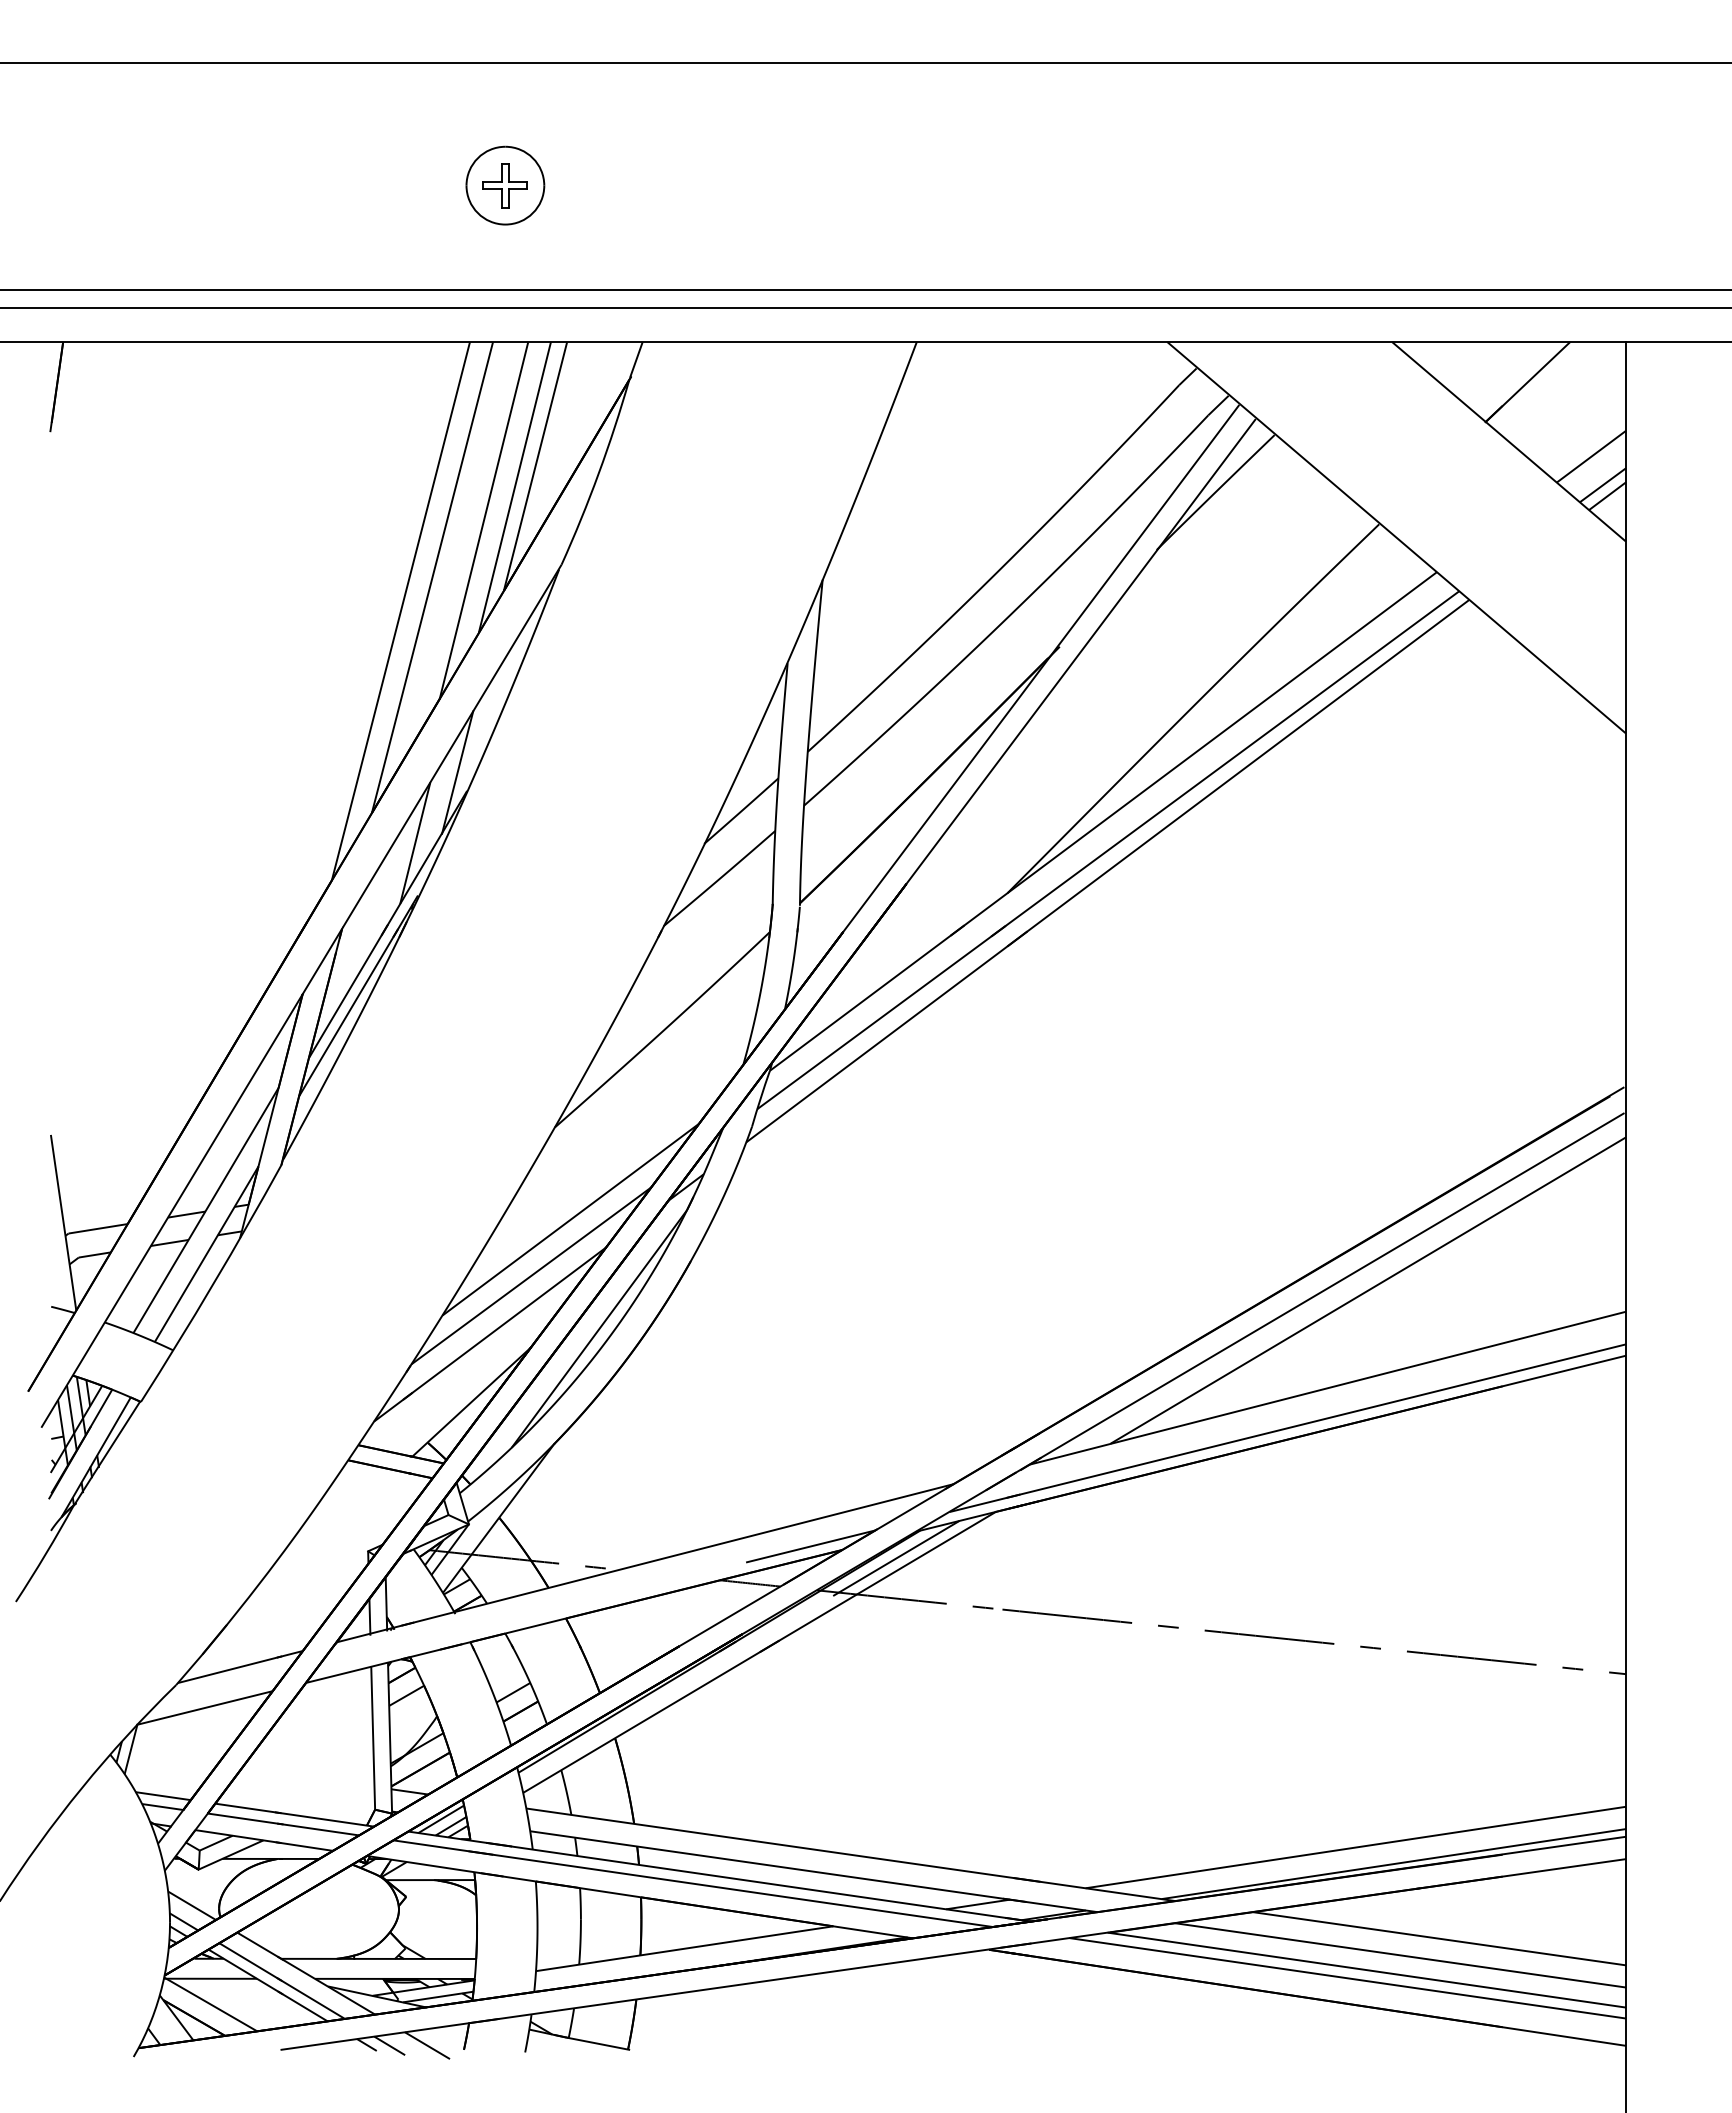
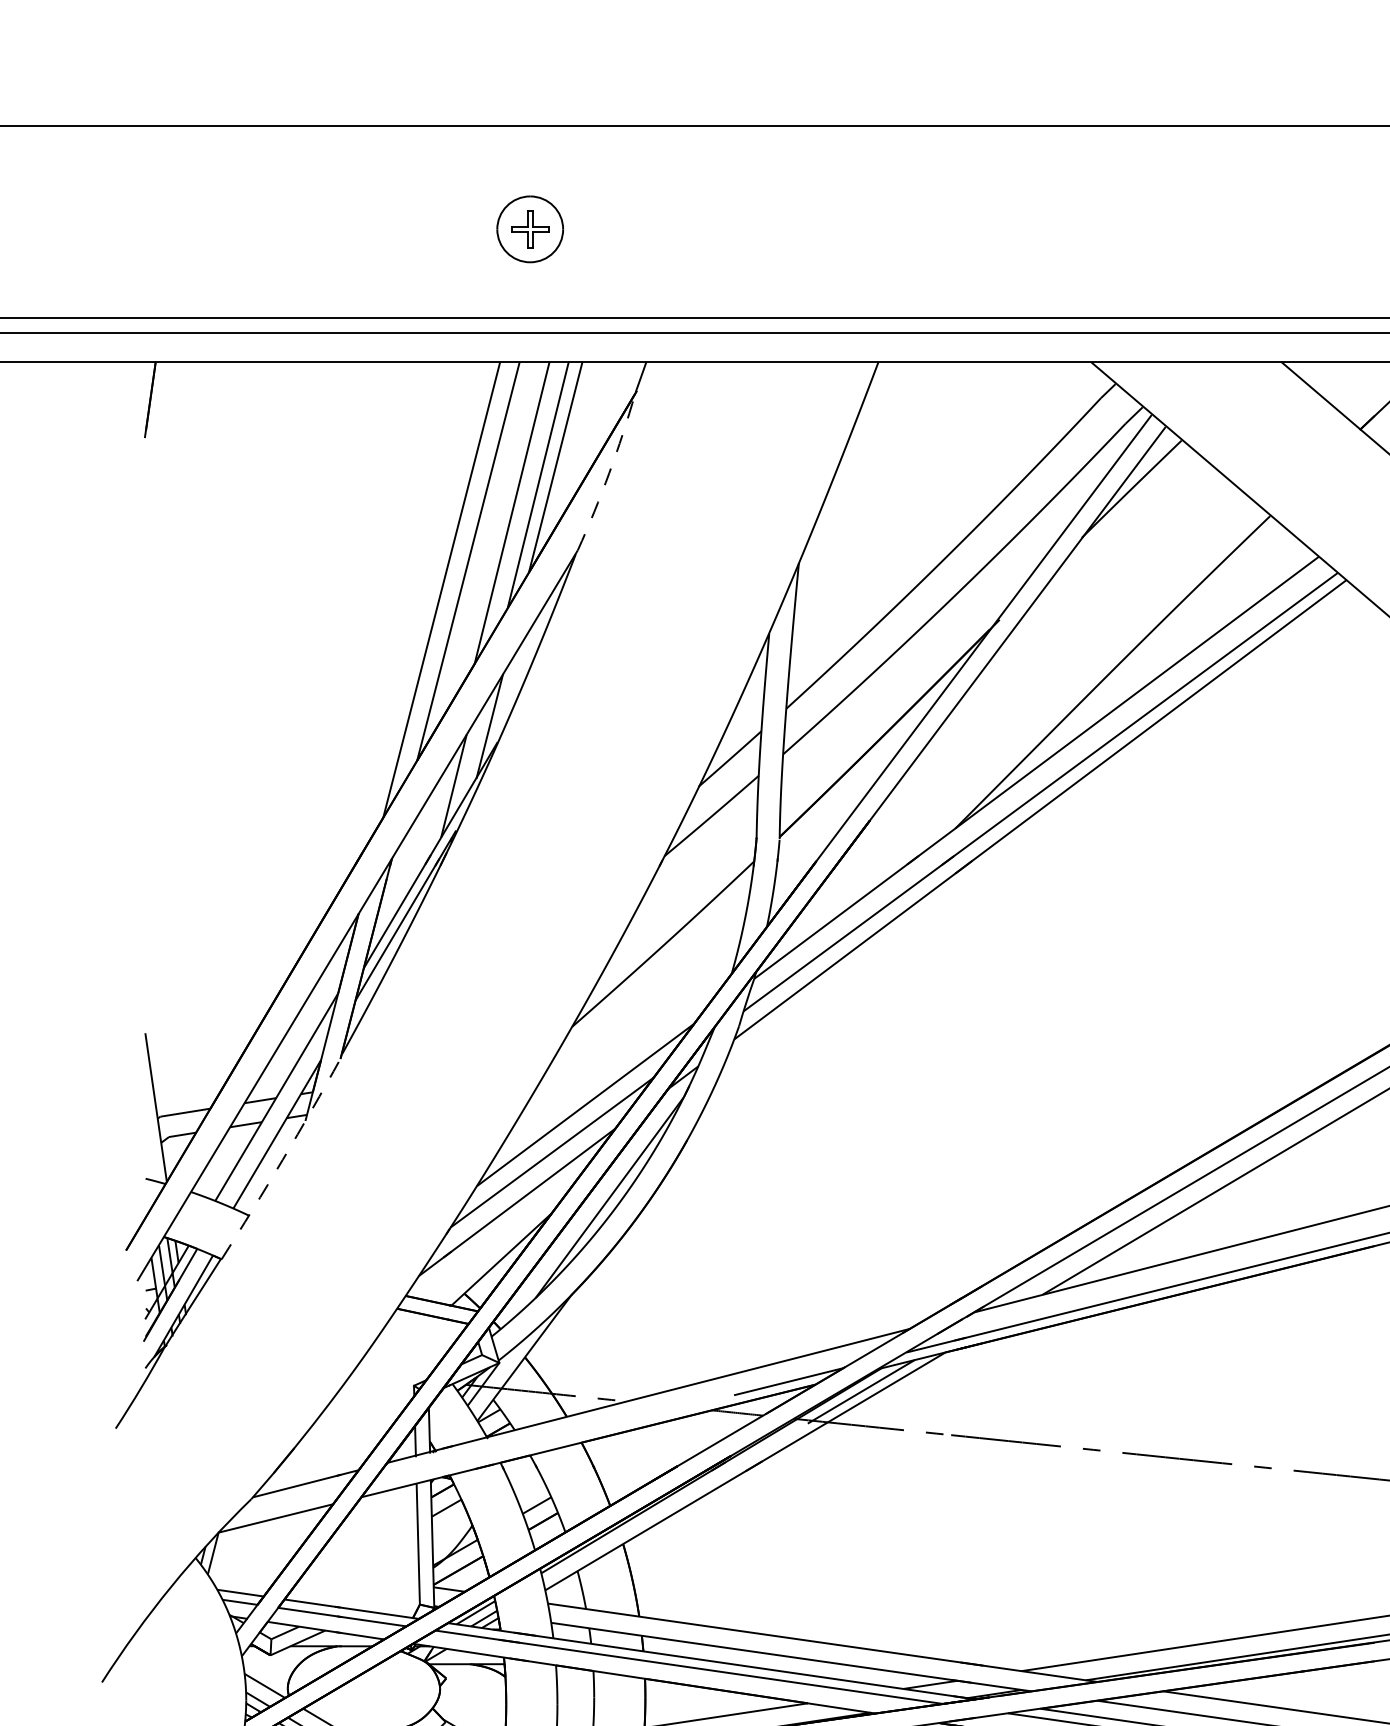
arc: (598, 473) -> (609, 473), solid -> dashed
arc: (213, 1284) -> (283, 1159), solid -> dashed

